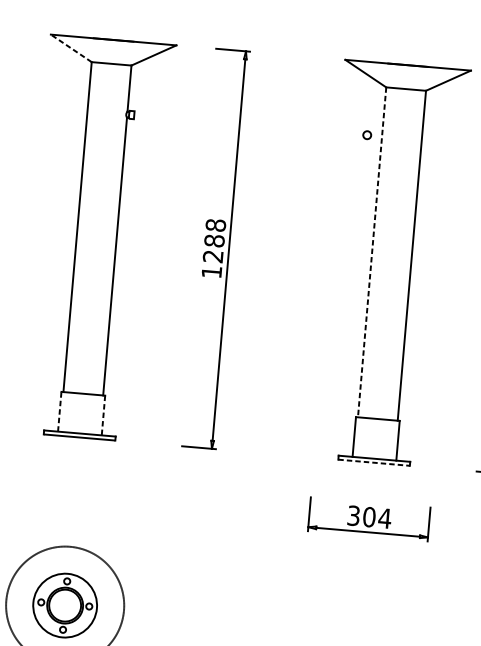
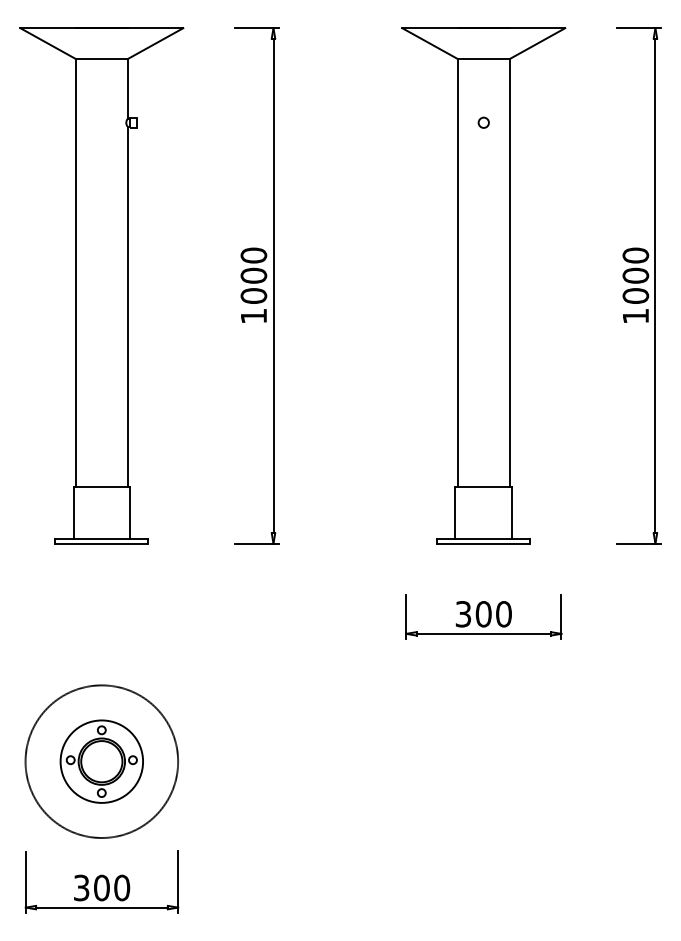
line: (71, 48) -> (48, 43), dashed -> solid
circle: (367, 134) -> (483, 122), moved
text: (214, 240) -> (253, 275), 1288 -> 1000
line: (372, 252) -> (458, 273), dashed -> solid
line: (59, 411) -> (73, 512), dashed -> solid
line: (103, 415) -> (130, 512), dashed -> solid
line: (374, 462) -> (484, 543), dashed -> solid
text: (384, 518) -> (503, 614), 304 -> 300

